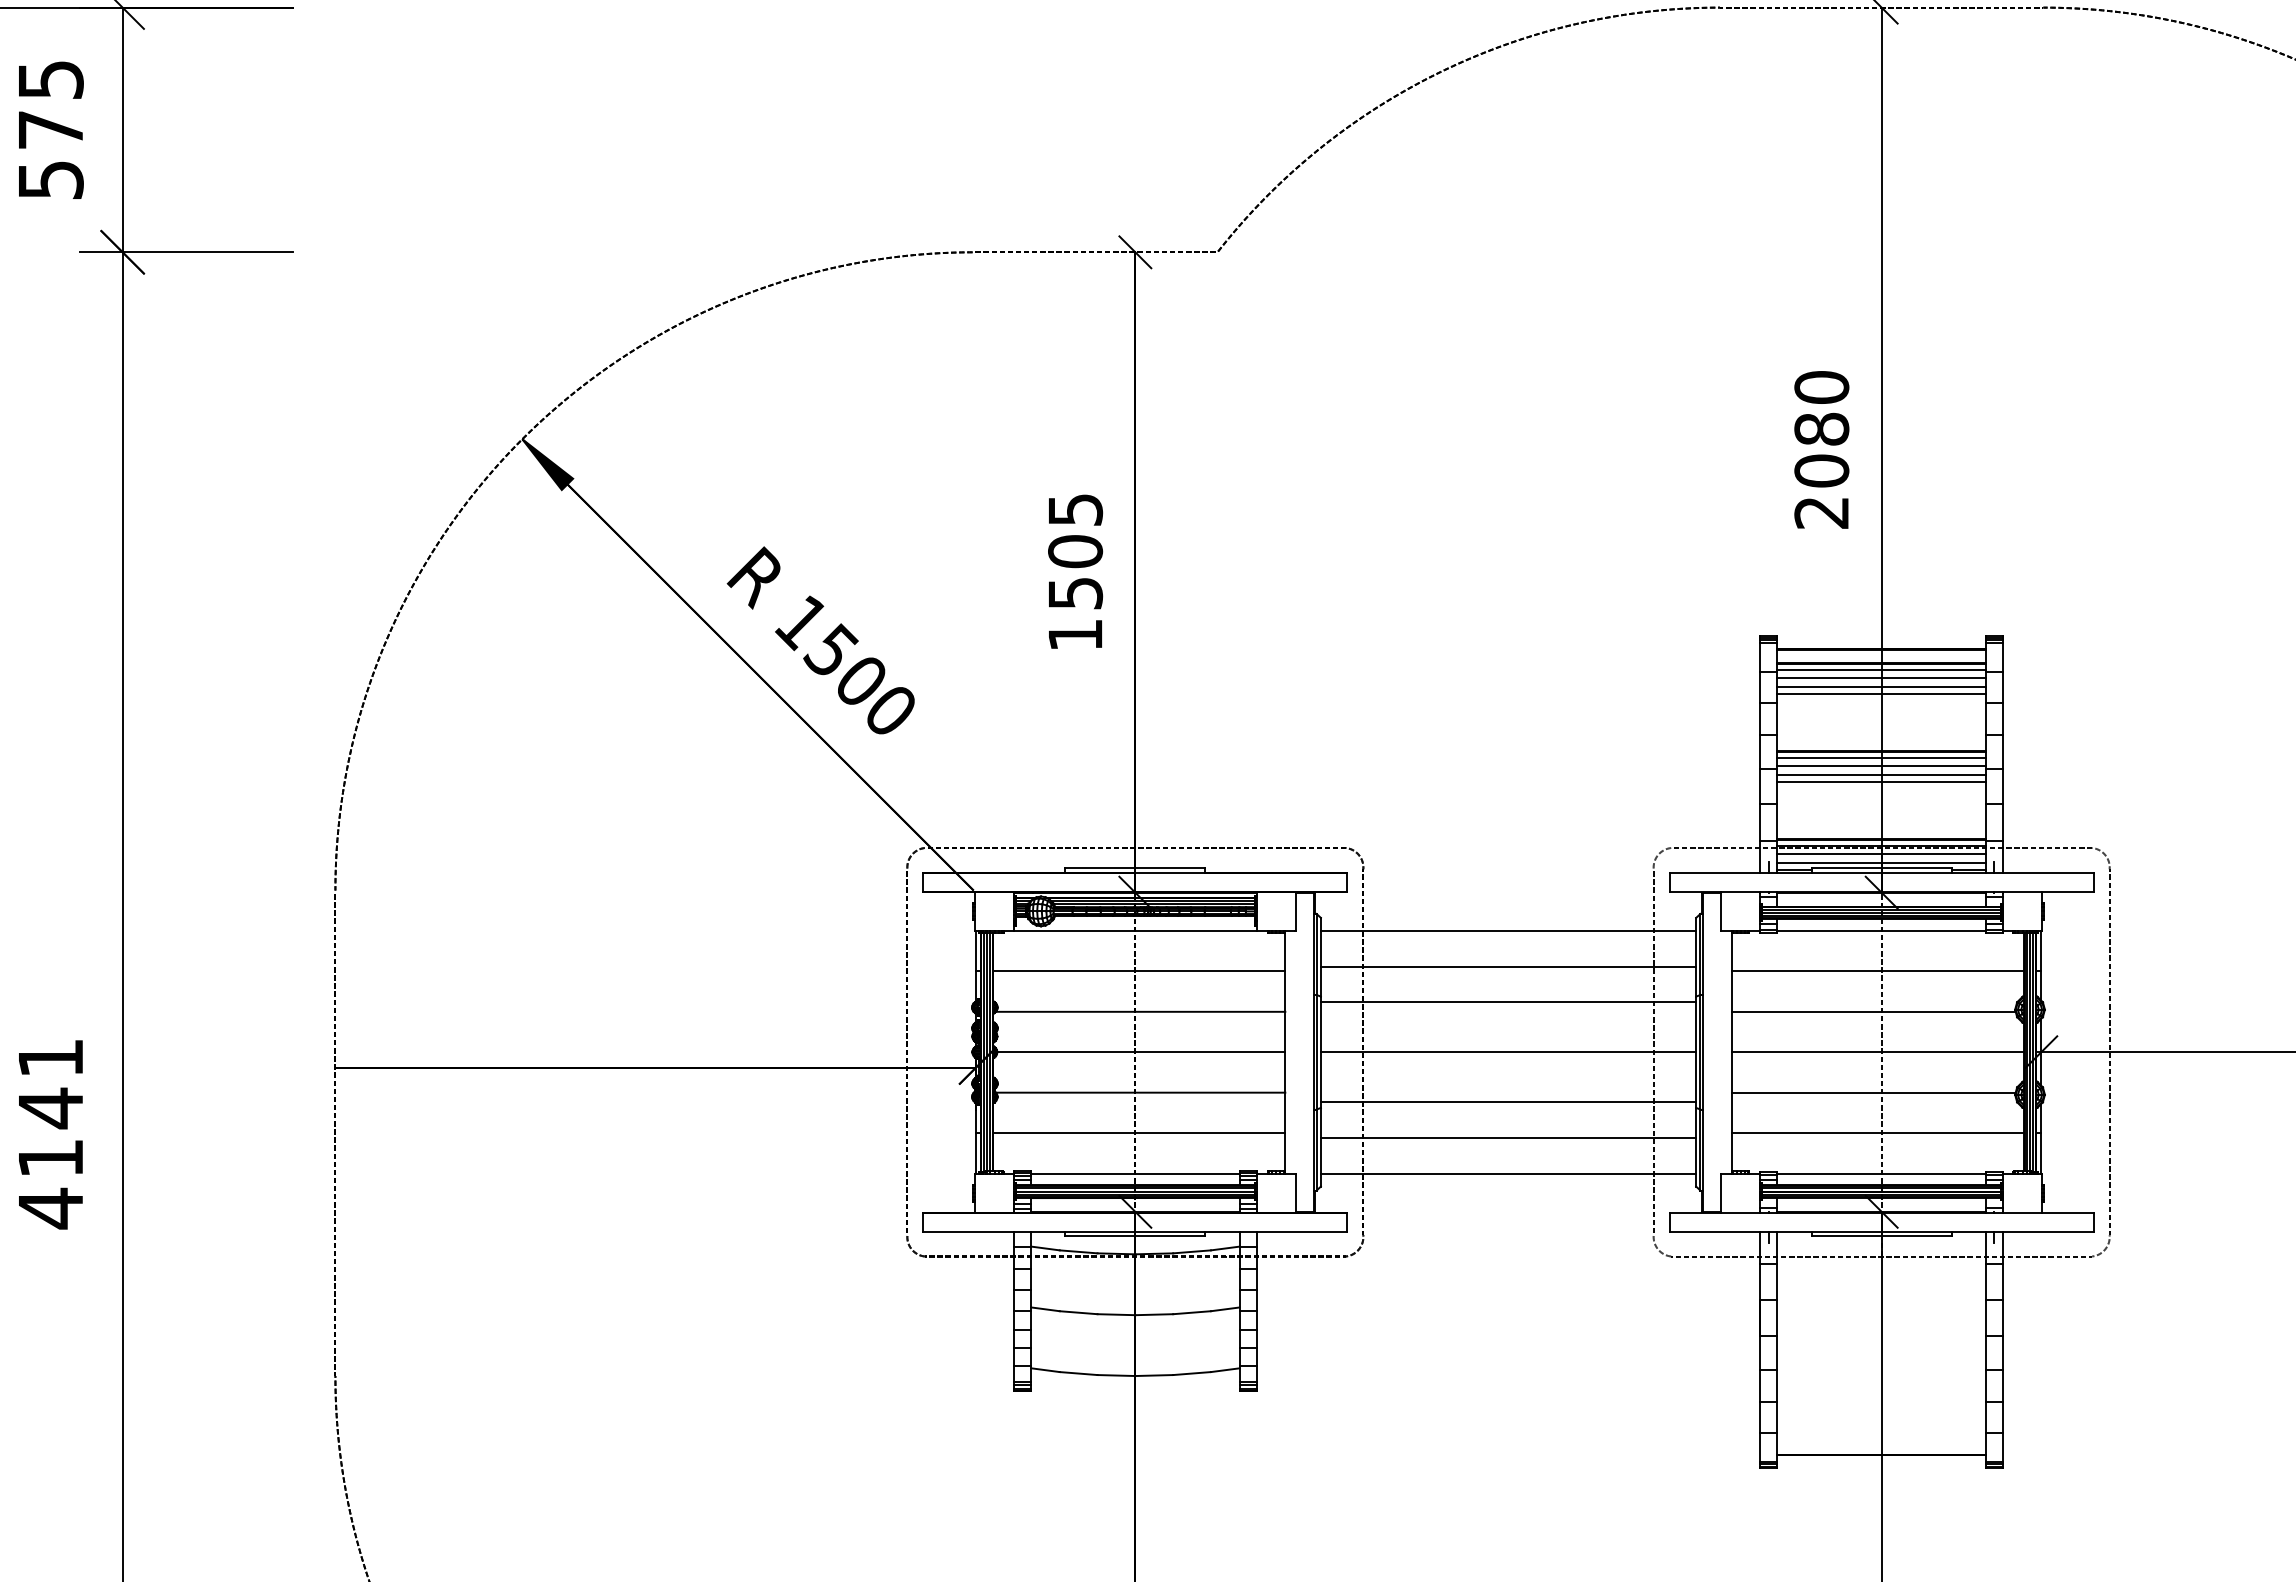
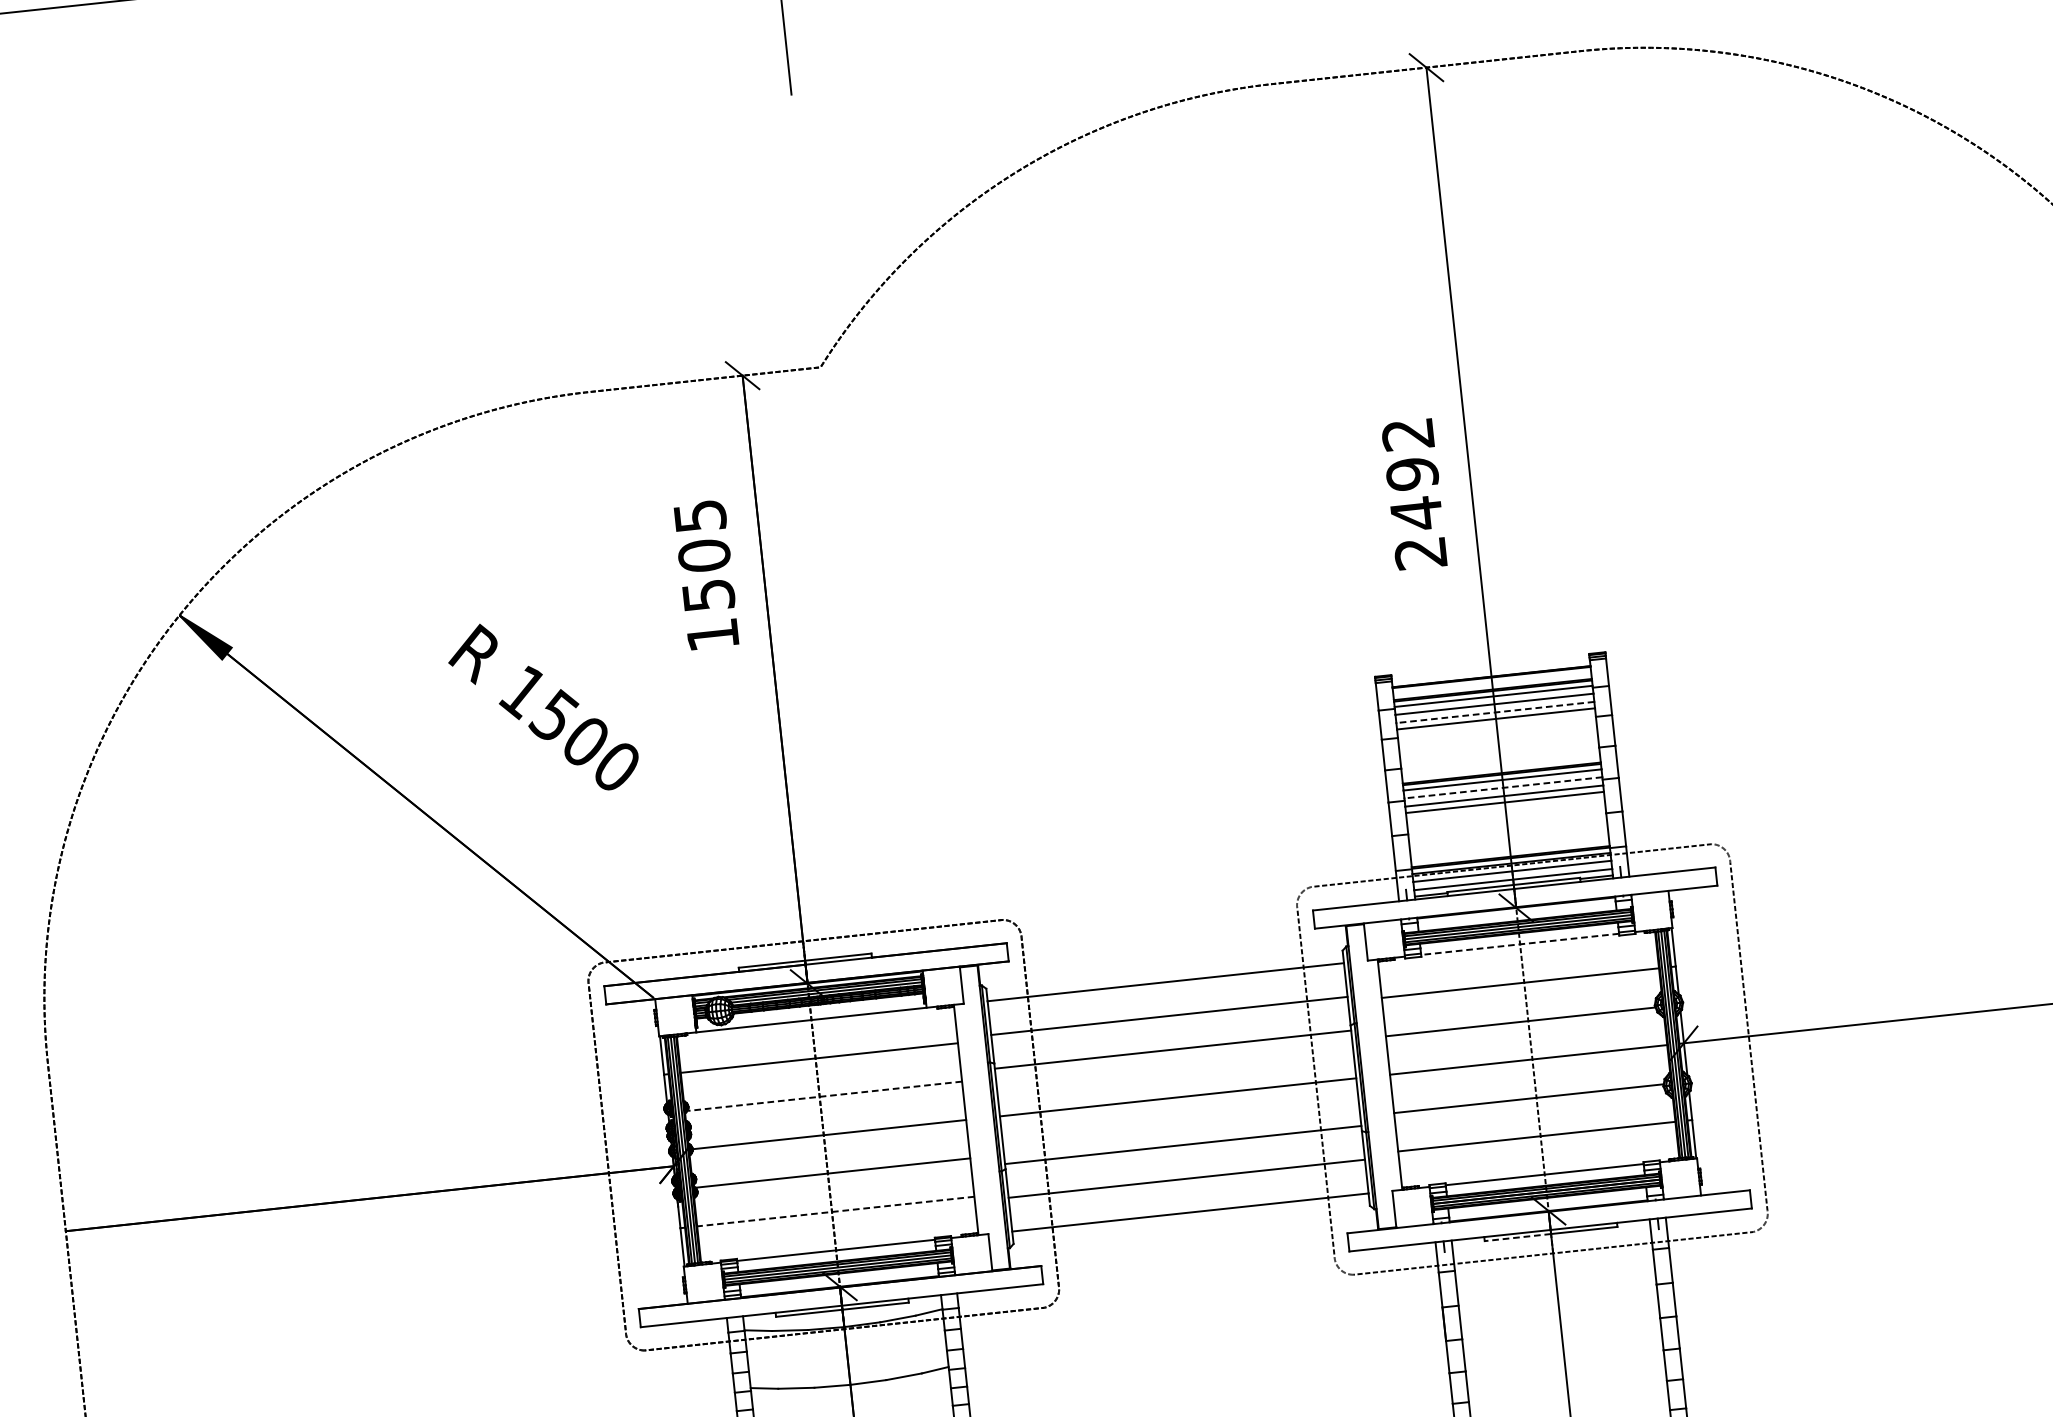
text: (1821, 429) -> (1412, 474), 2080 -> 2492
text: (1075, 571) -> (706, 574), moved
text: (820, 640) -> (542, 707), moved
line: (1881, 686) -> (1495, 712), solid -> dashed
line: (1881, 766) -> (1503, 788), solid -> dashed
line: (1881, 930) -> (1519, 943), solid -> dashed
line: (1140, 1011) -> (824, 1096), solid -> dashed
line: (1139, 1133) -> (835, 1211), solid -> dashed
line: (1846, 1236) -> (1517, 1237), solid -> dashed

